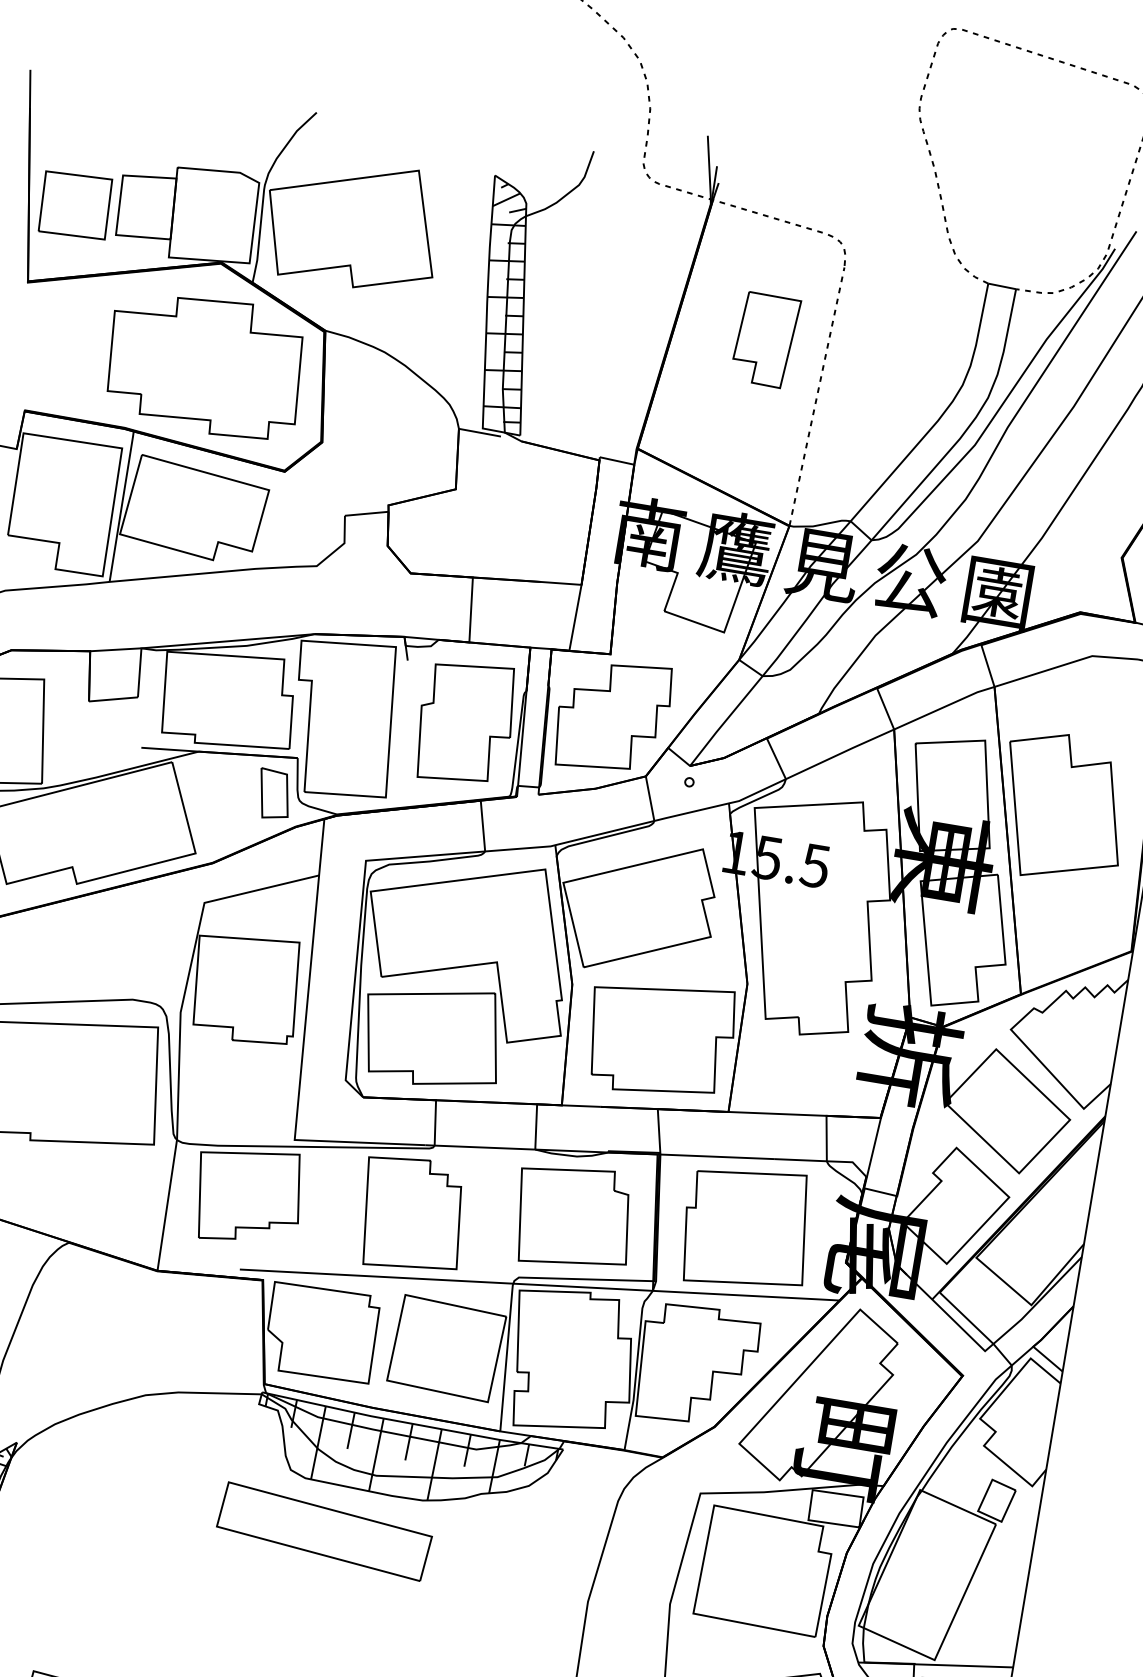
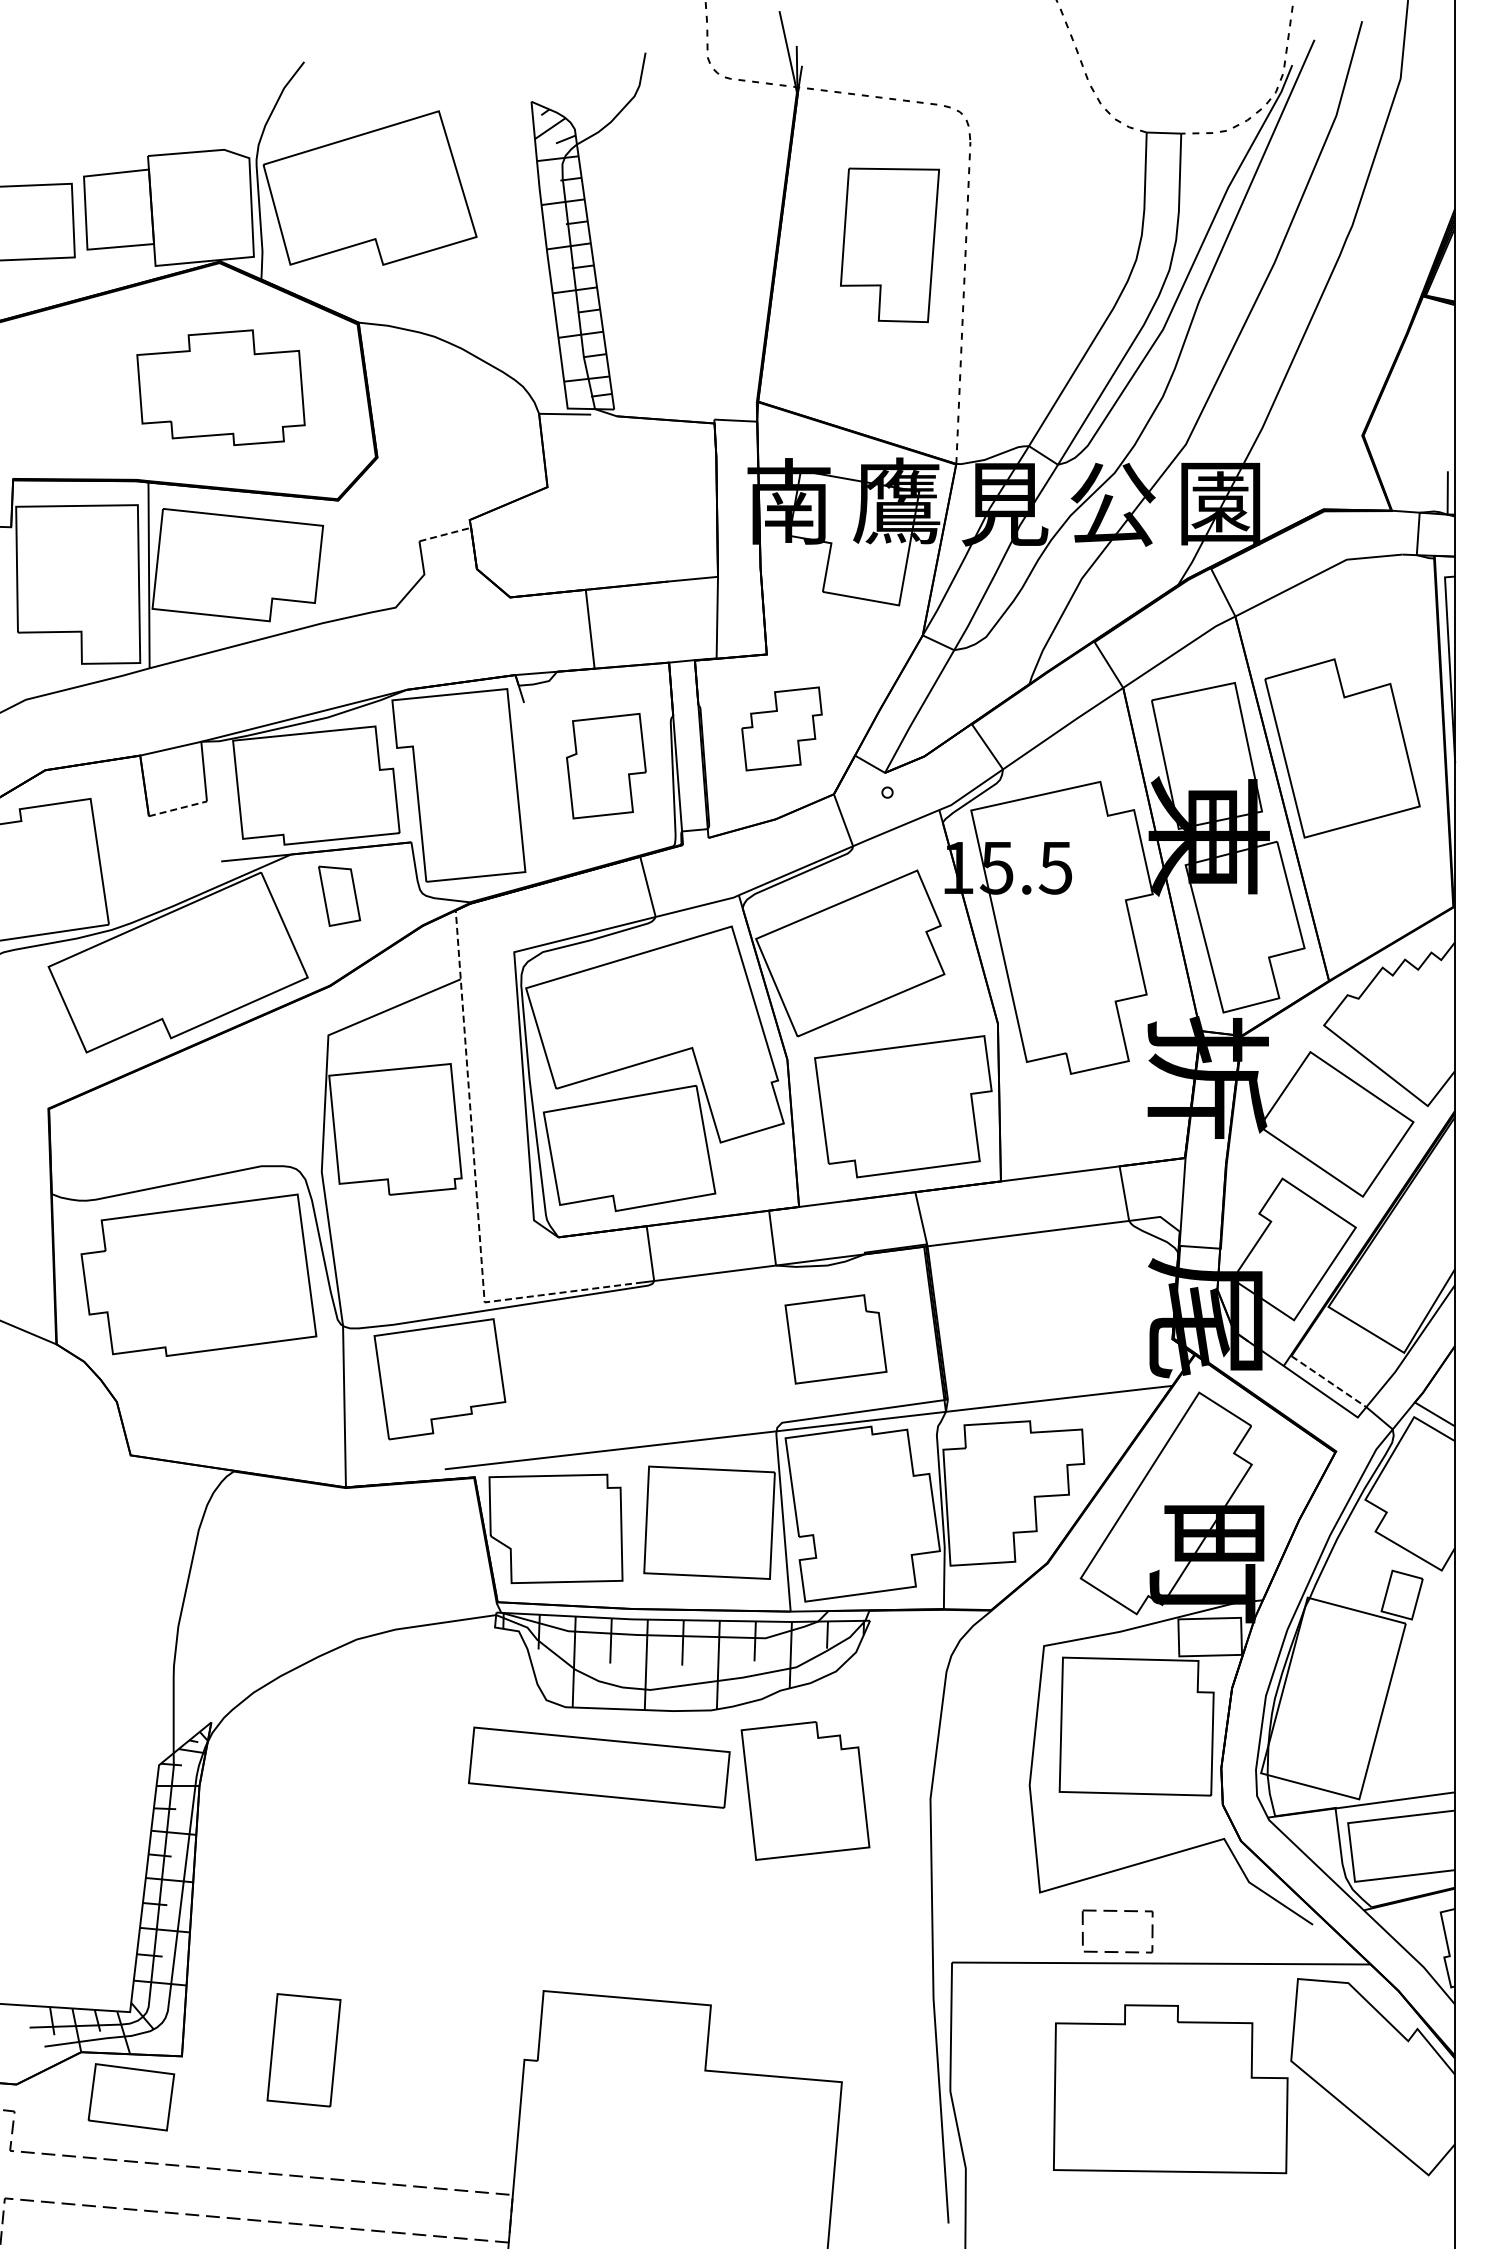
part: (765, 340) -> (890, 245), size x1.4
part: (204, 364) -> (220, 387), size x0.7
line: (366, 513) -> (445, 534), solid -> dashed
line: (113, 699) -> (177, 808), solid -> dashed
part: (612, 716) -> (781, 728), size x0.6
part: (465, 722) -> (606, 765), size x0.7
part: (274, 794) -> (339, 895), moved
line: (303, 1045) -> (476, 1186), solid -> dashed
part: (412, 1214) -> (805, 1790), moved
part: (573, 1217) -> (835, 1339), size x0.7
part: (747, 1228) -> (1047, 1317), removed
line: (967, 1318) -> (1329, 1381), solid -> dashed

